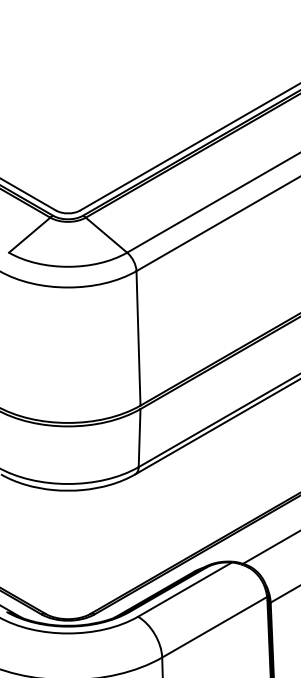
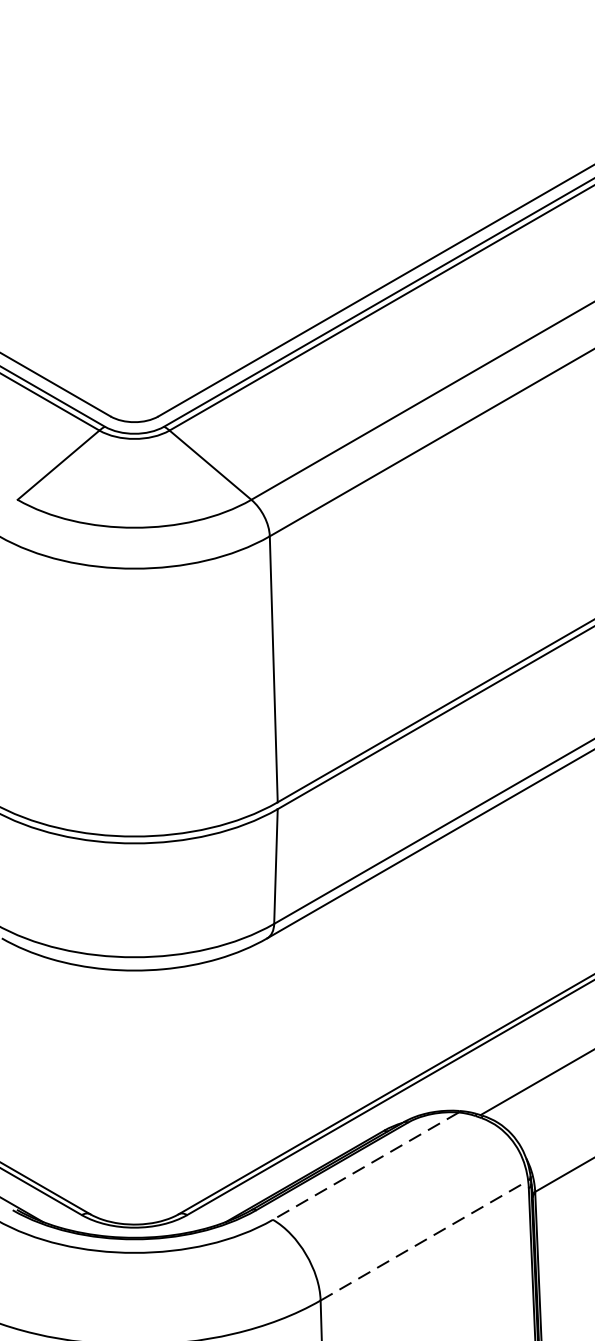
line: (184, 589) -> (364, 1165), solid -> dashed
line: (214, 627) -> (424, 1241), solid -> dashed

